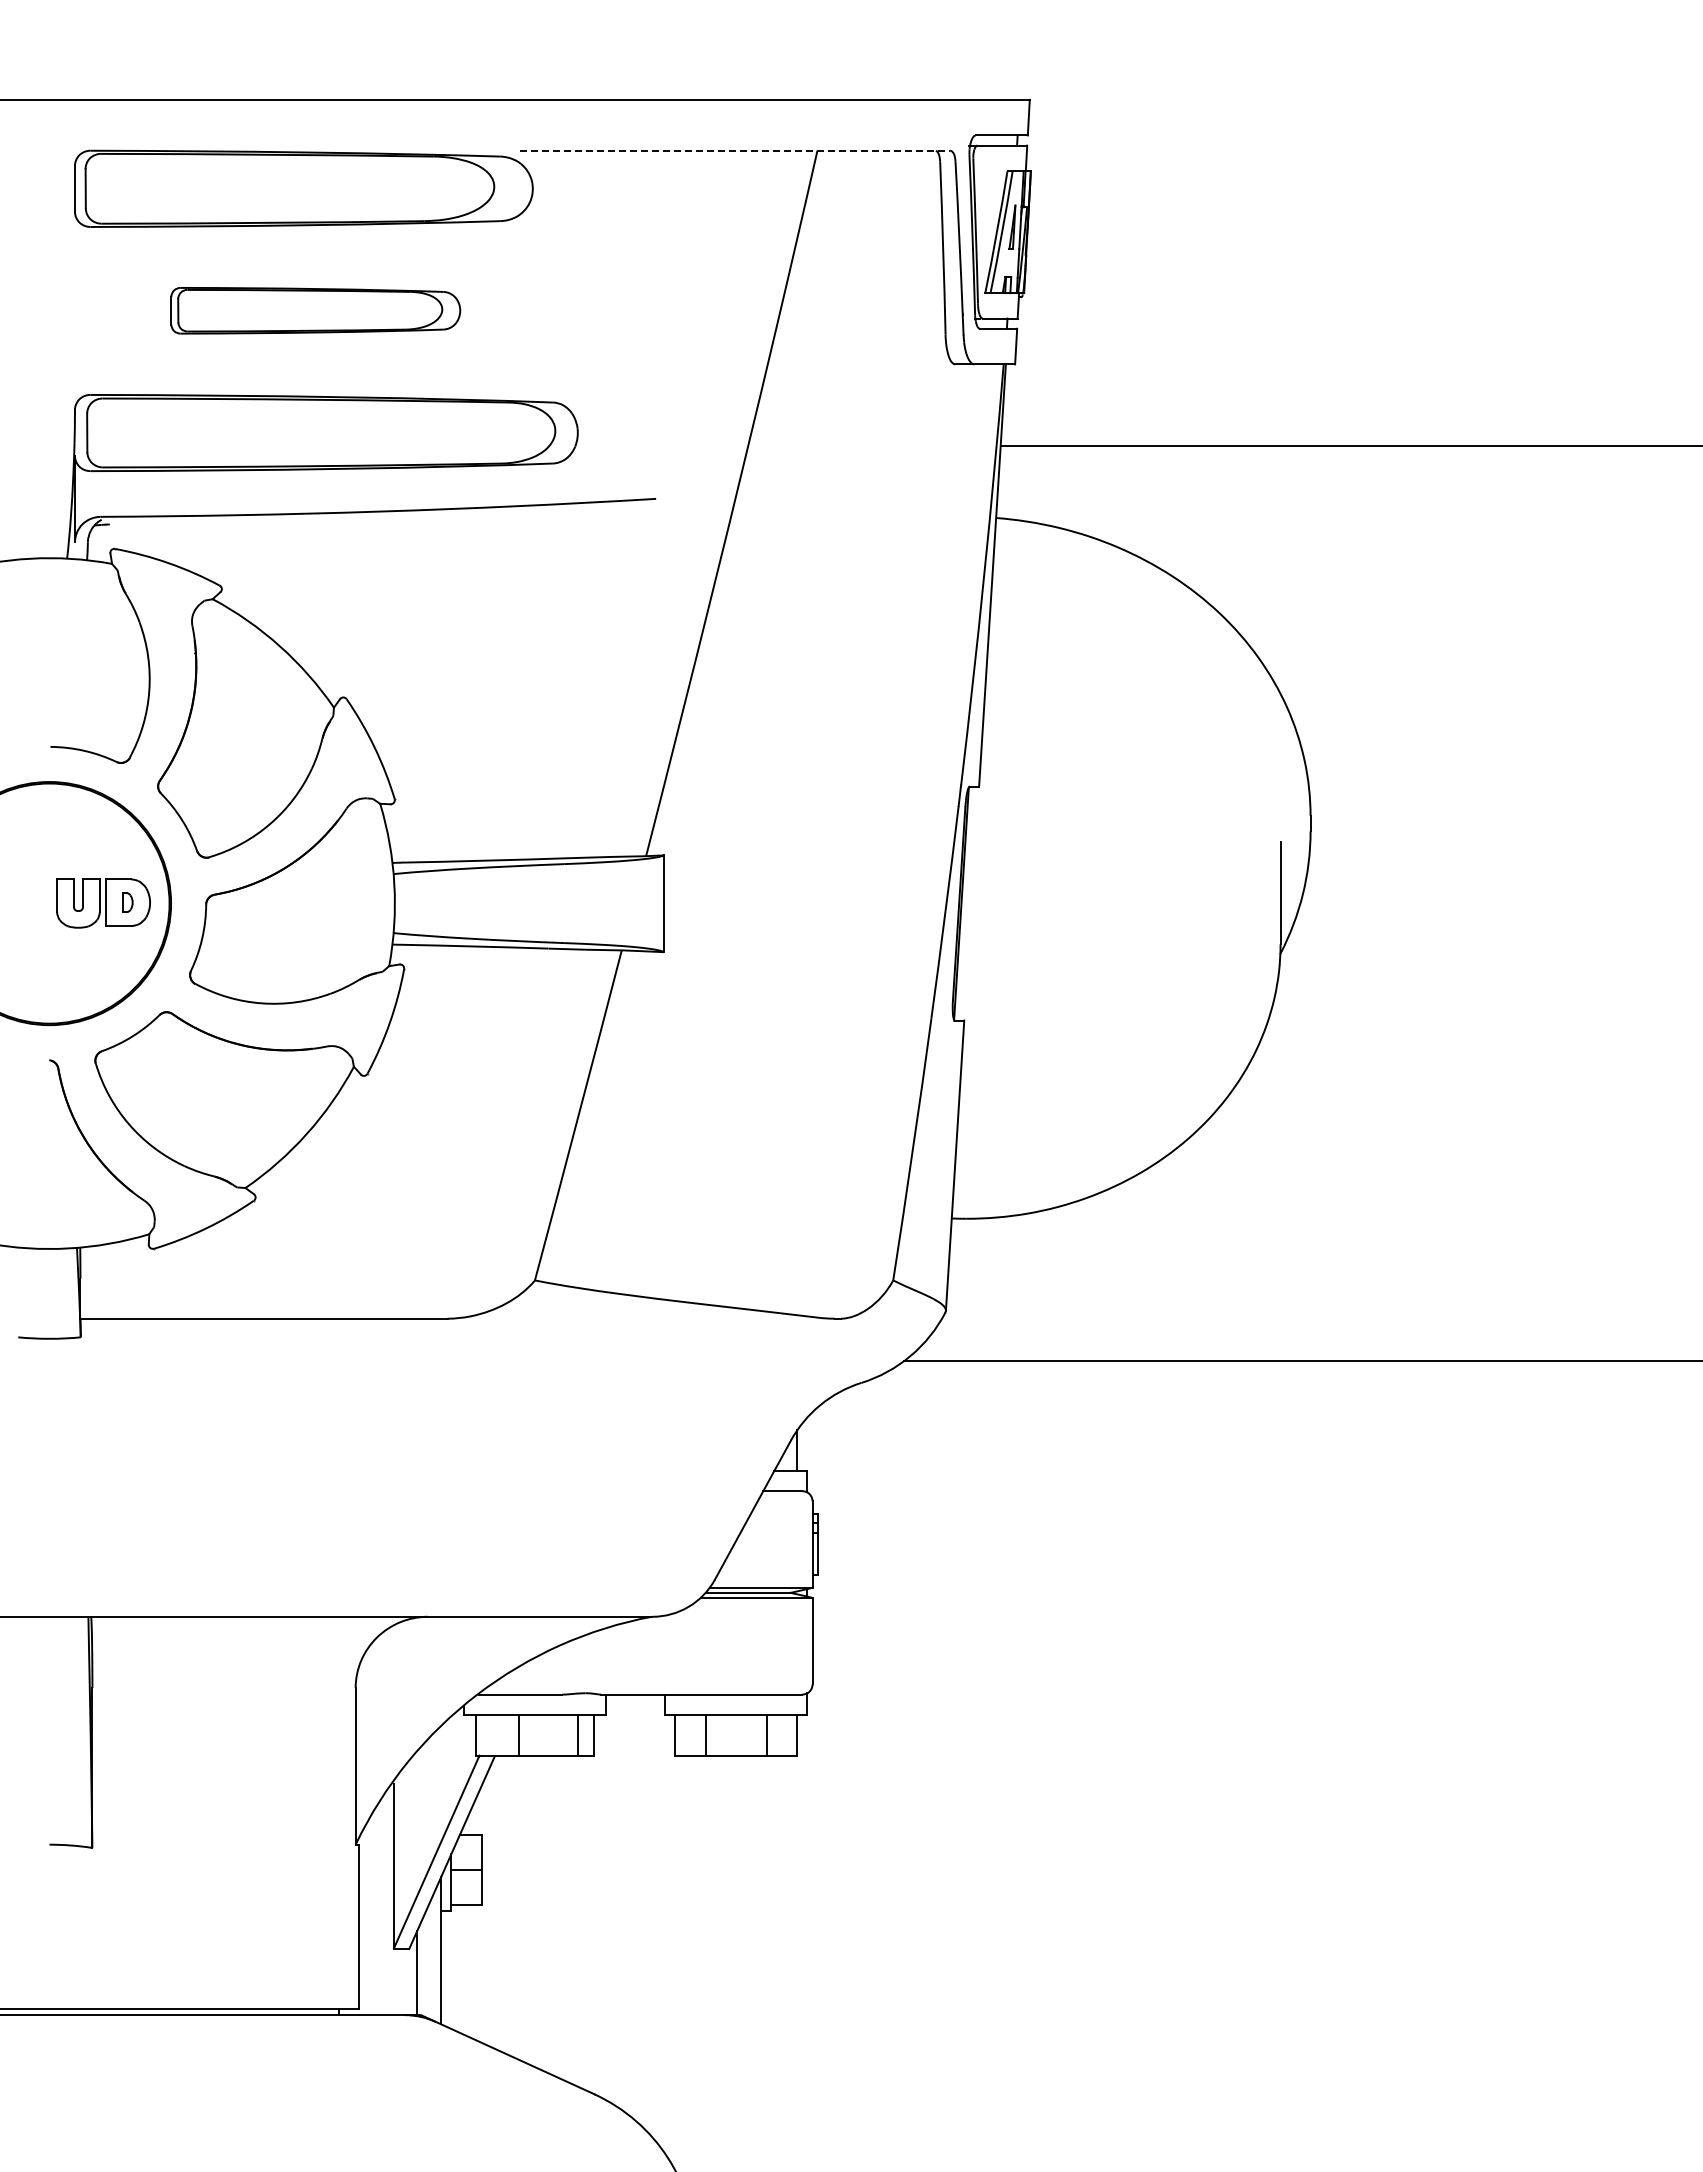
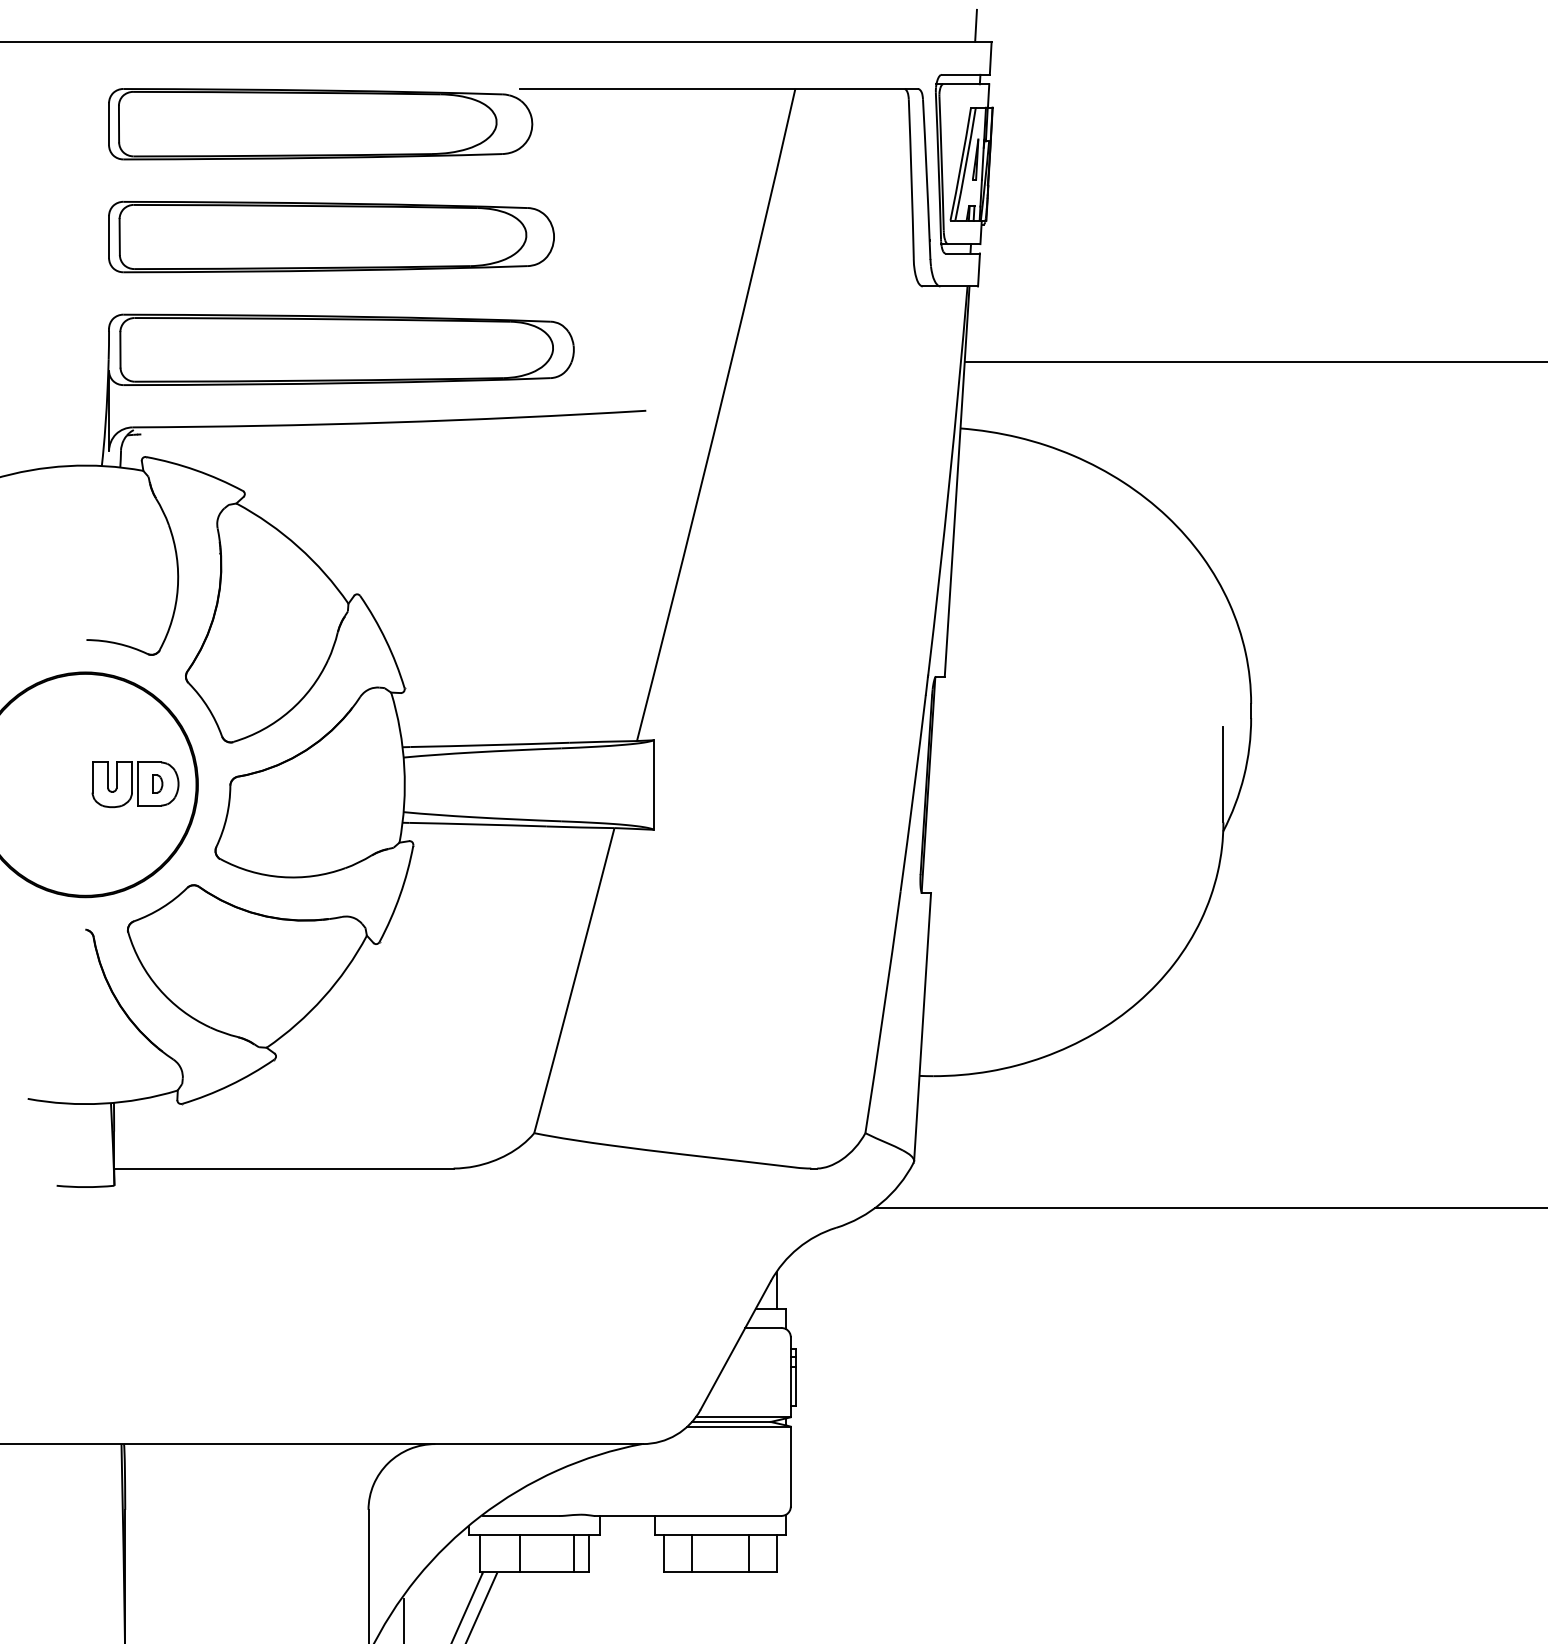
line: (1012, 82) -> (975, 25), added
line: (735, 150) -> (719, 88), dashed -> solid
part: (315, 310) -> (331, 236), size x1.67

